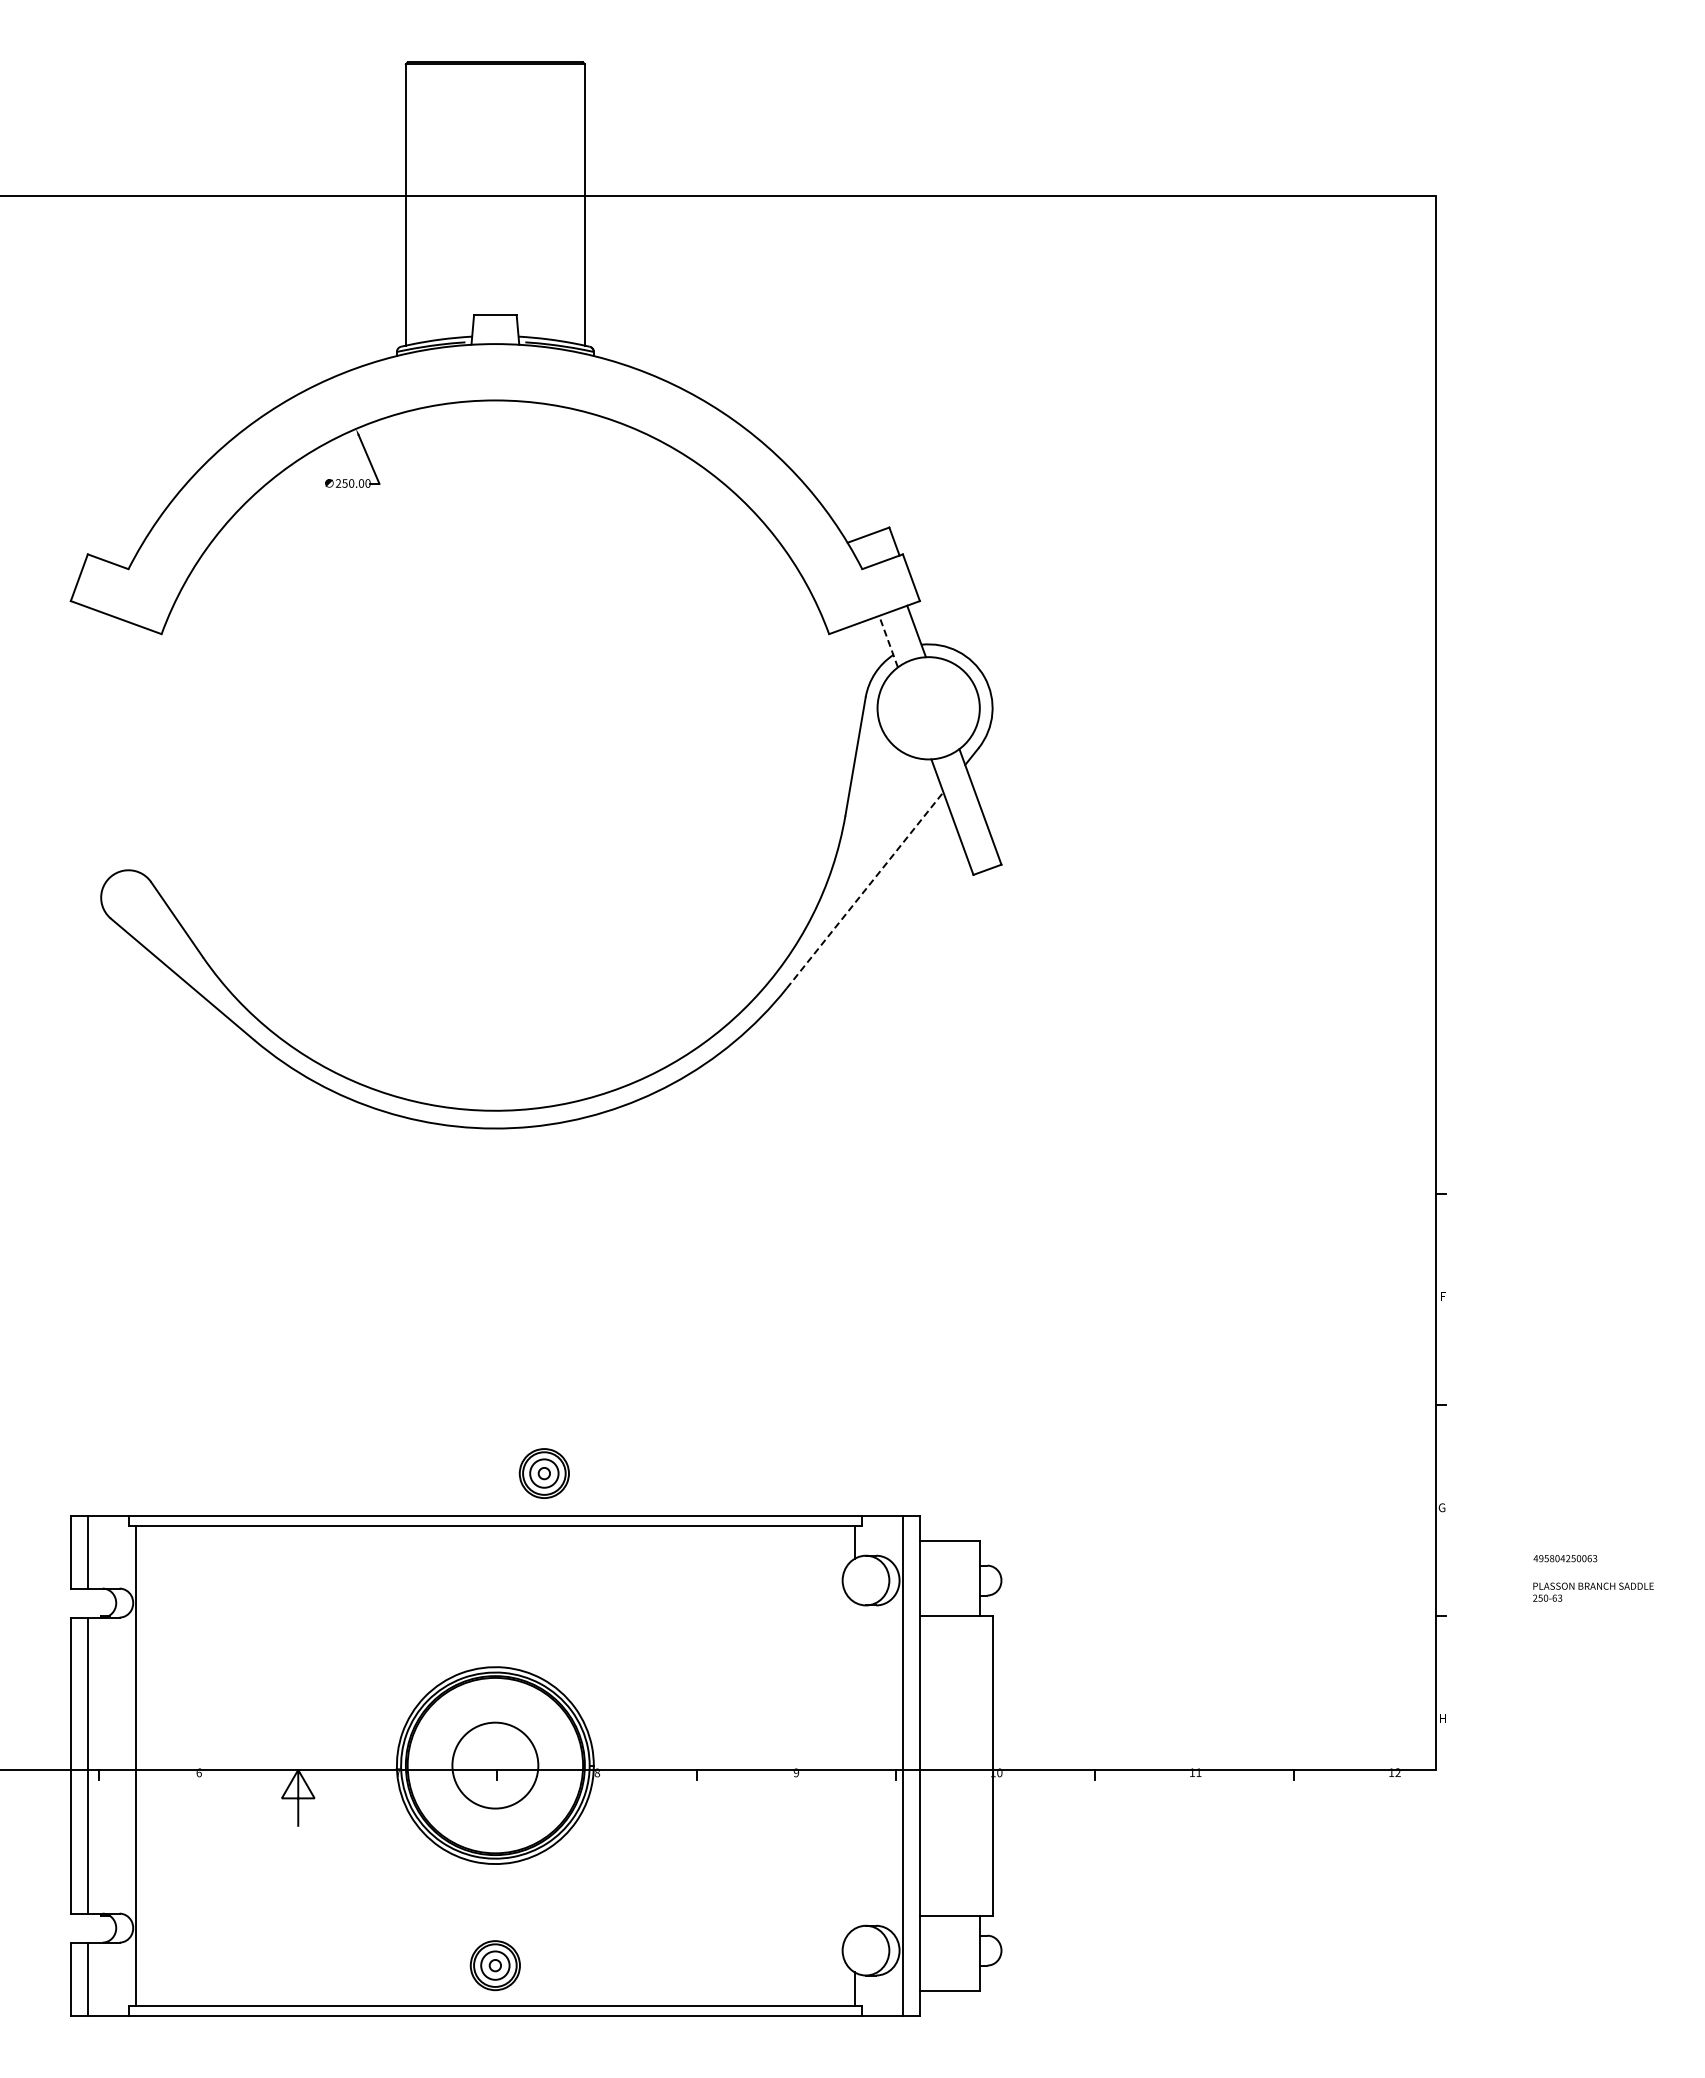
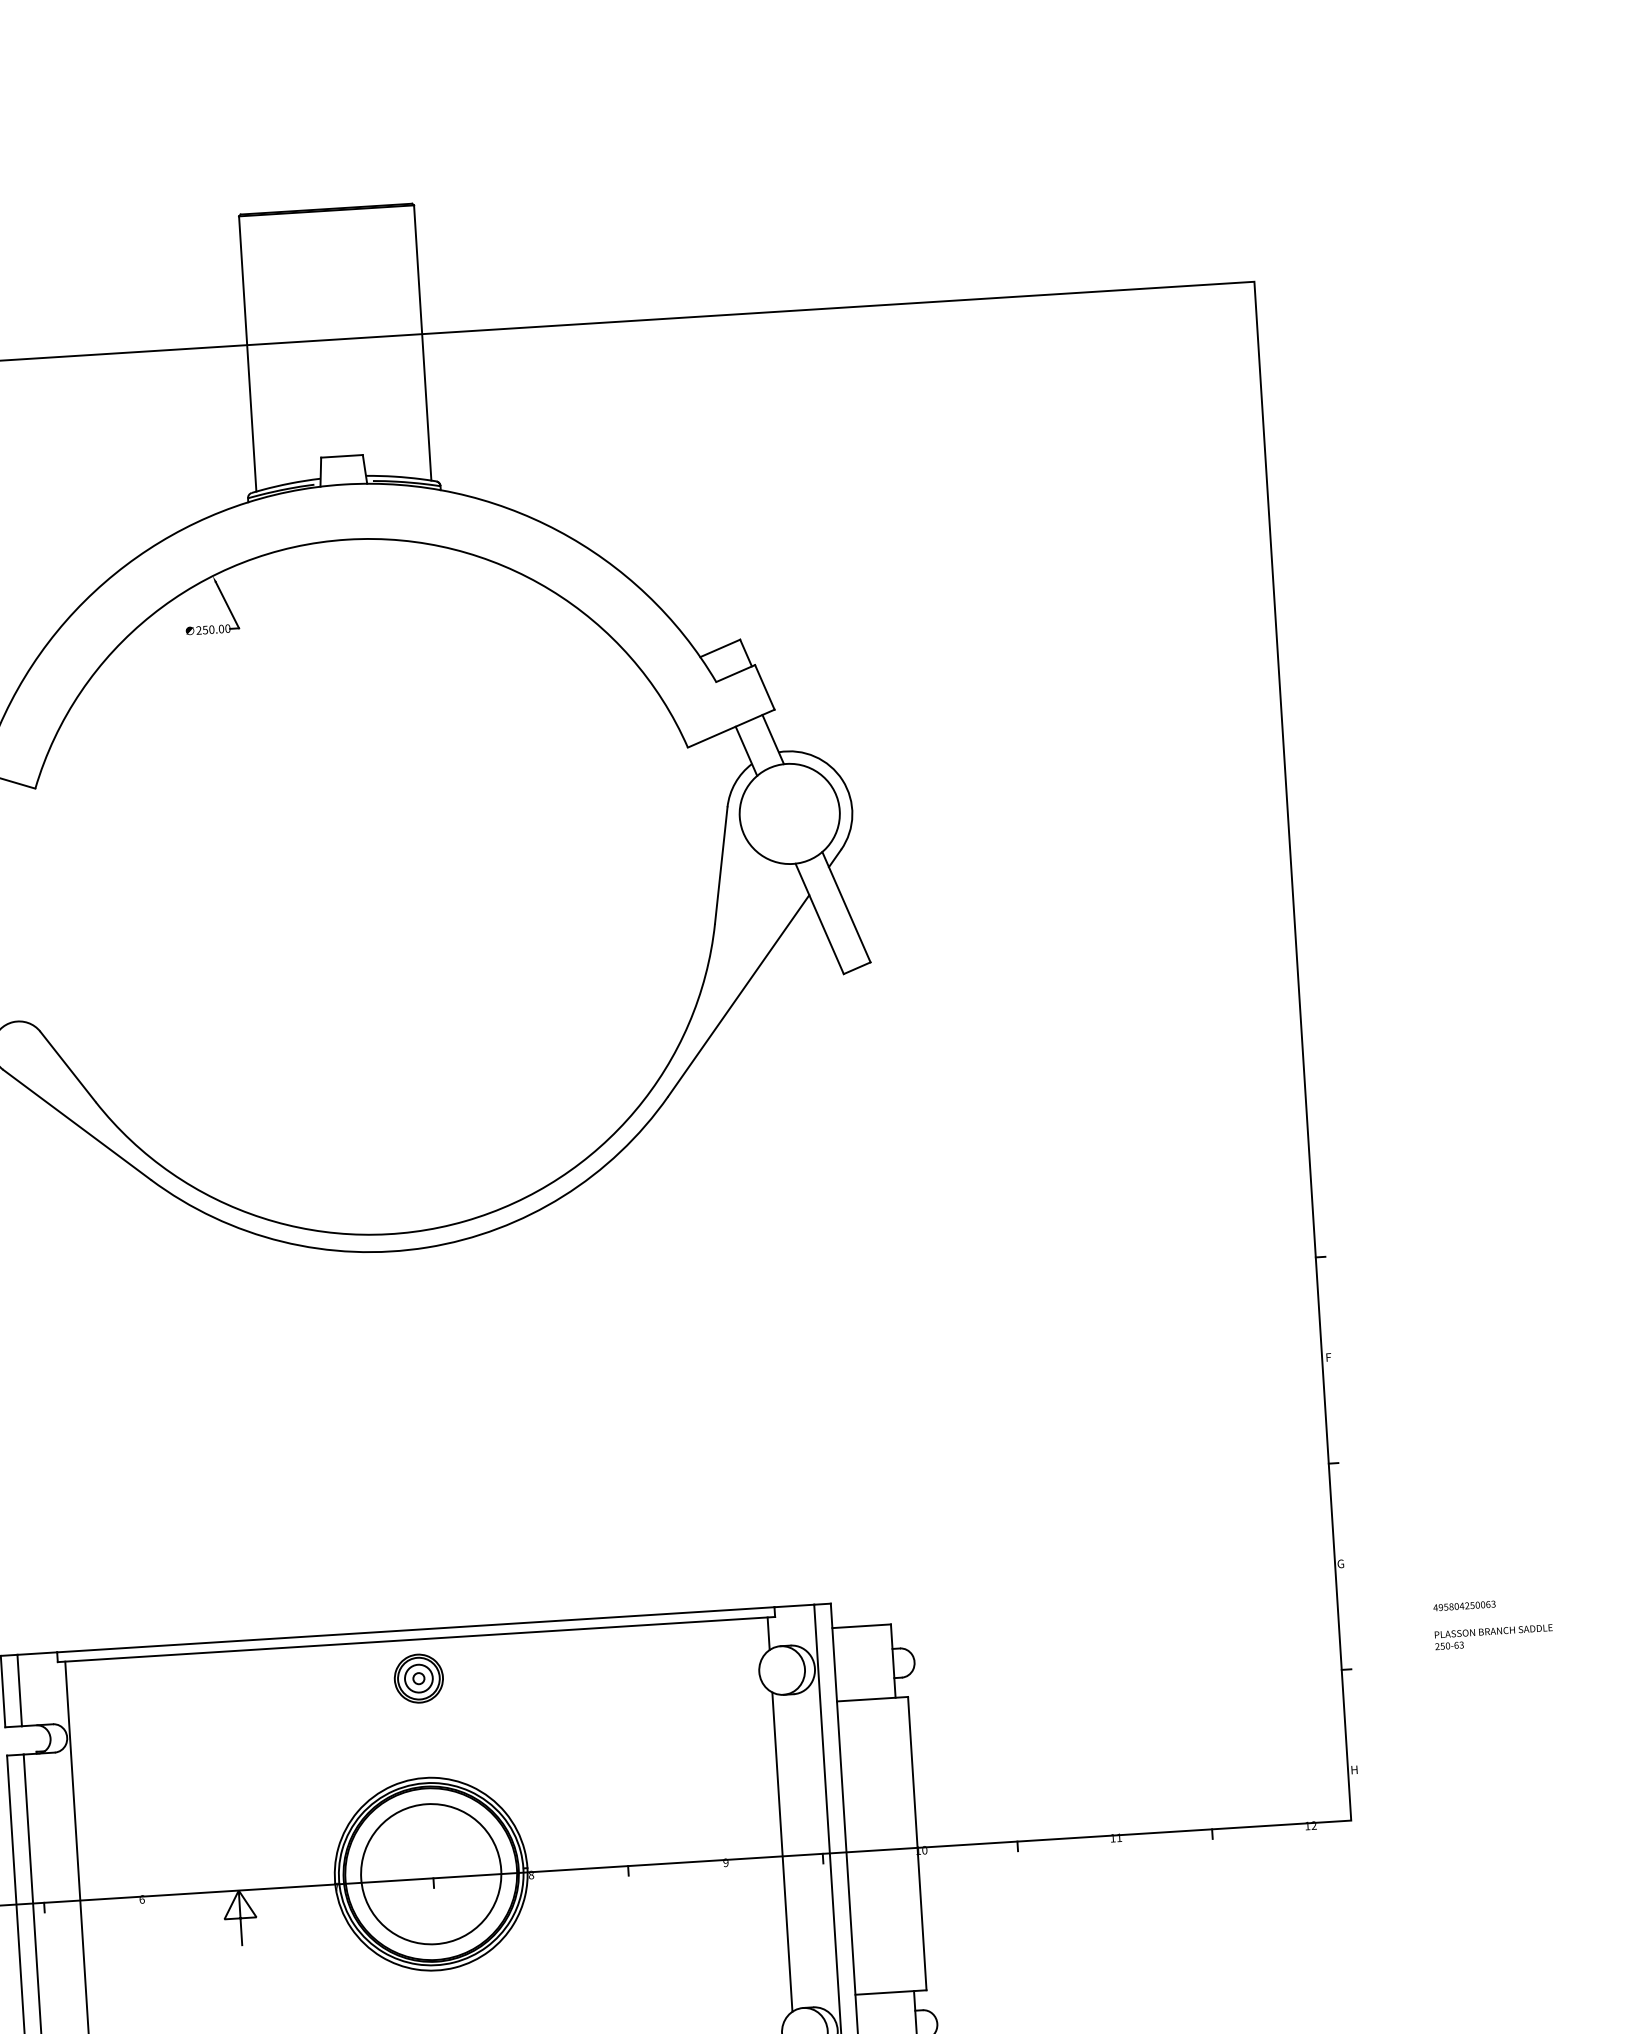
line: (888, 641) -> (746, 751), dashed -> solid
line: (865, 889) -> (739, 994), dashed -> solid
part: (543, 1473) -> (418, 1678), moved
circle: (494, 1765) -> (430, 1874), size x1.67
line: (854, 1765) -> (782, 1852), added

